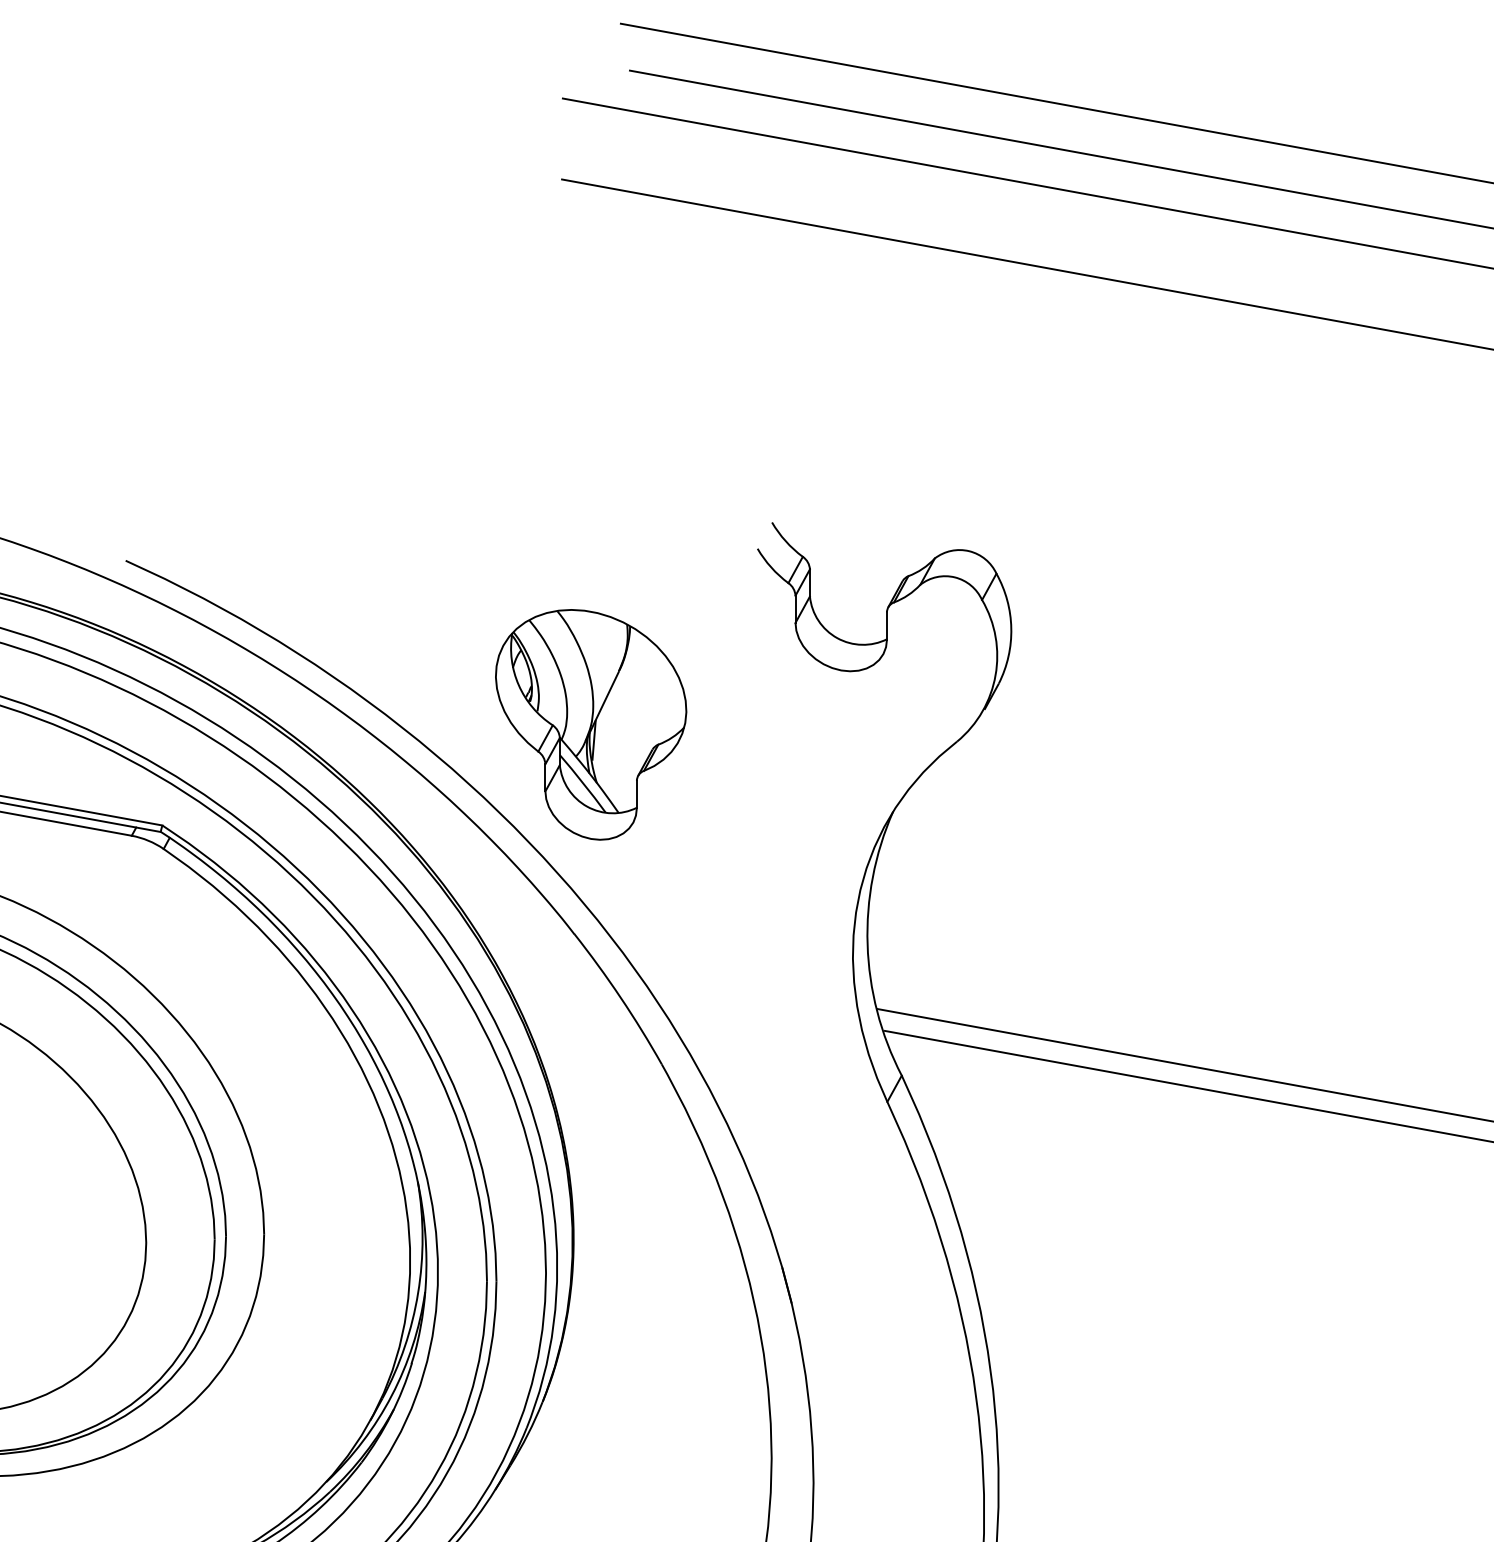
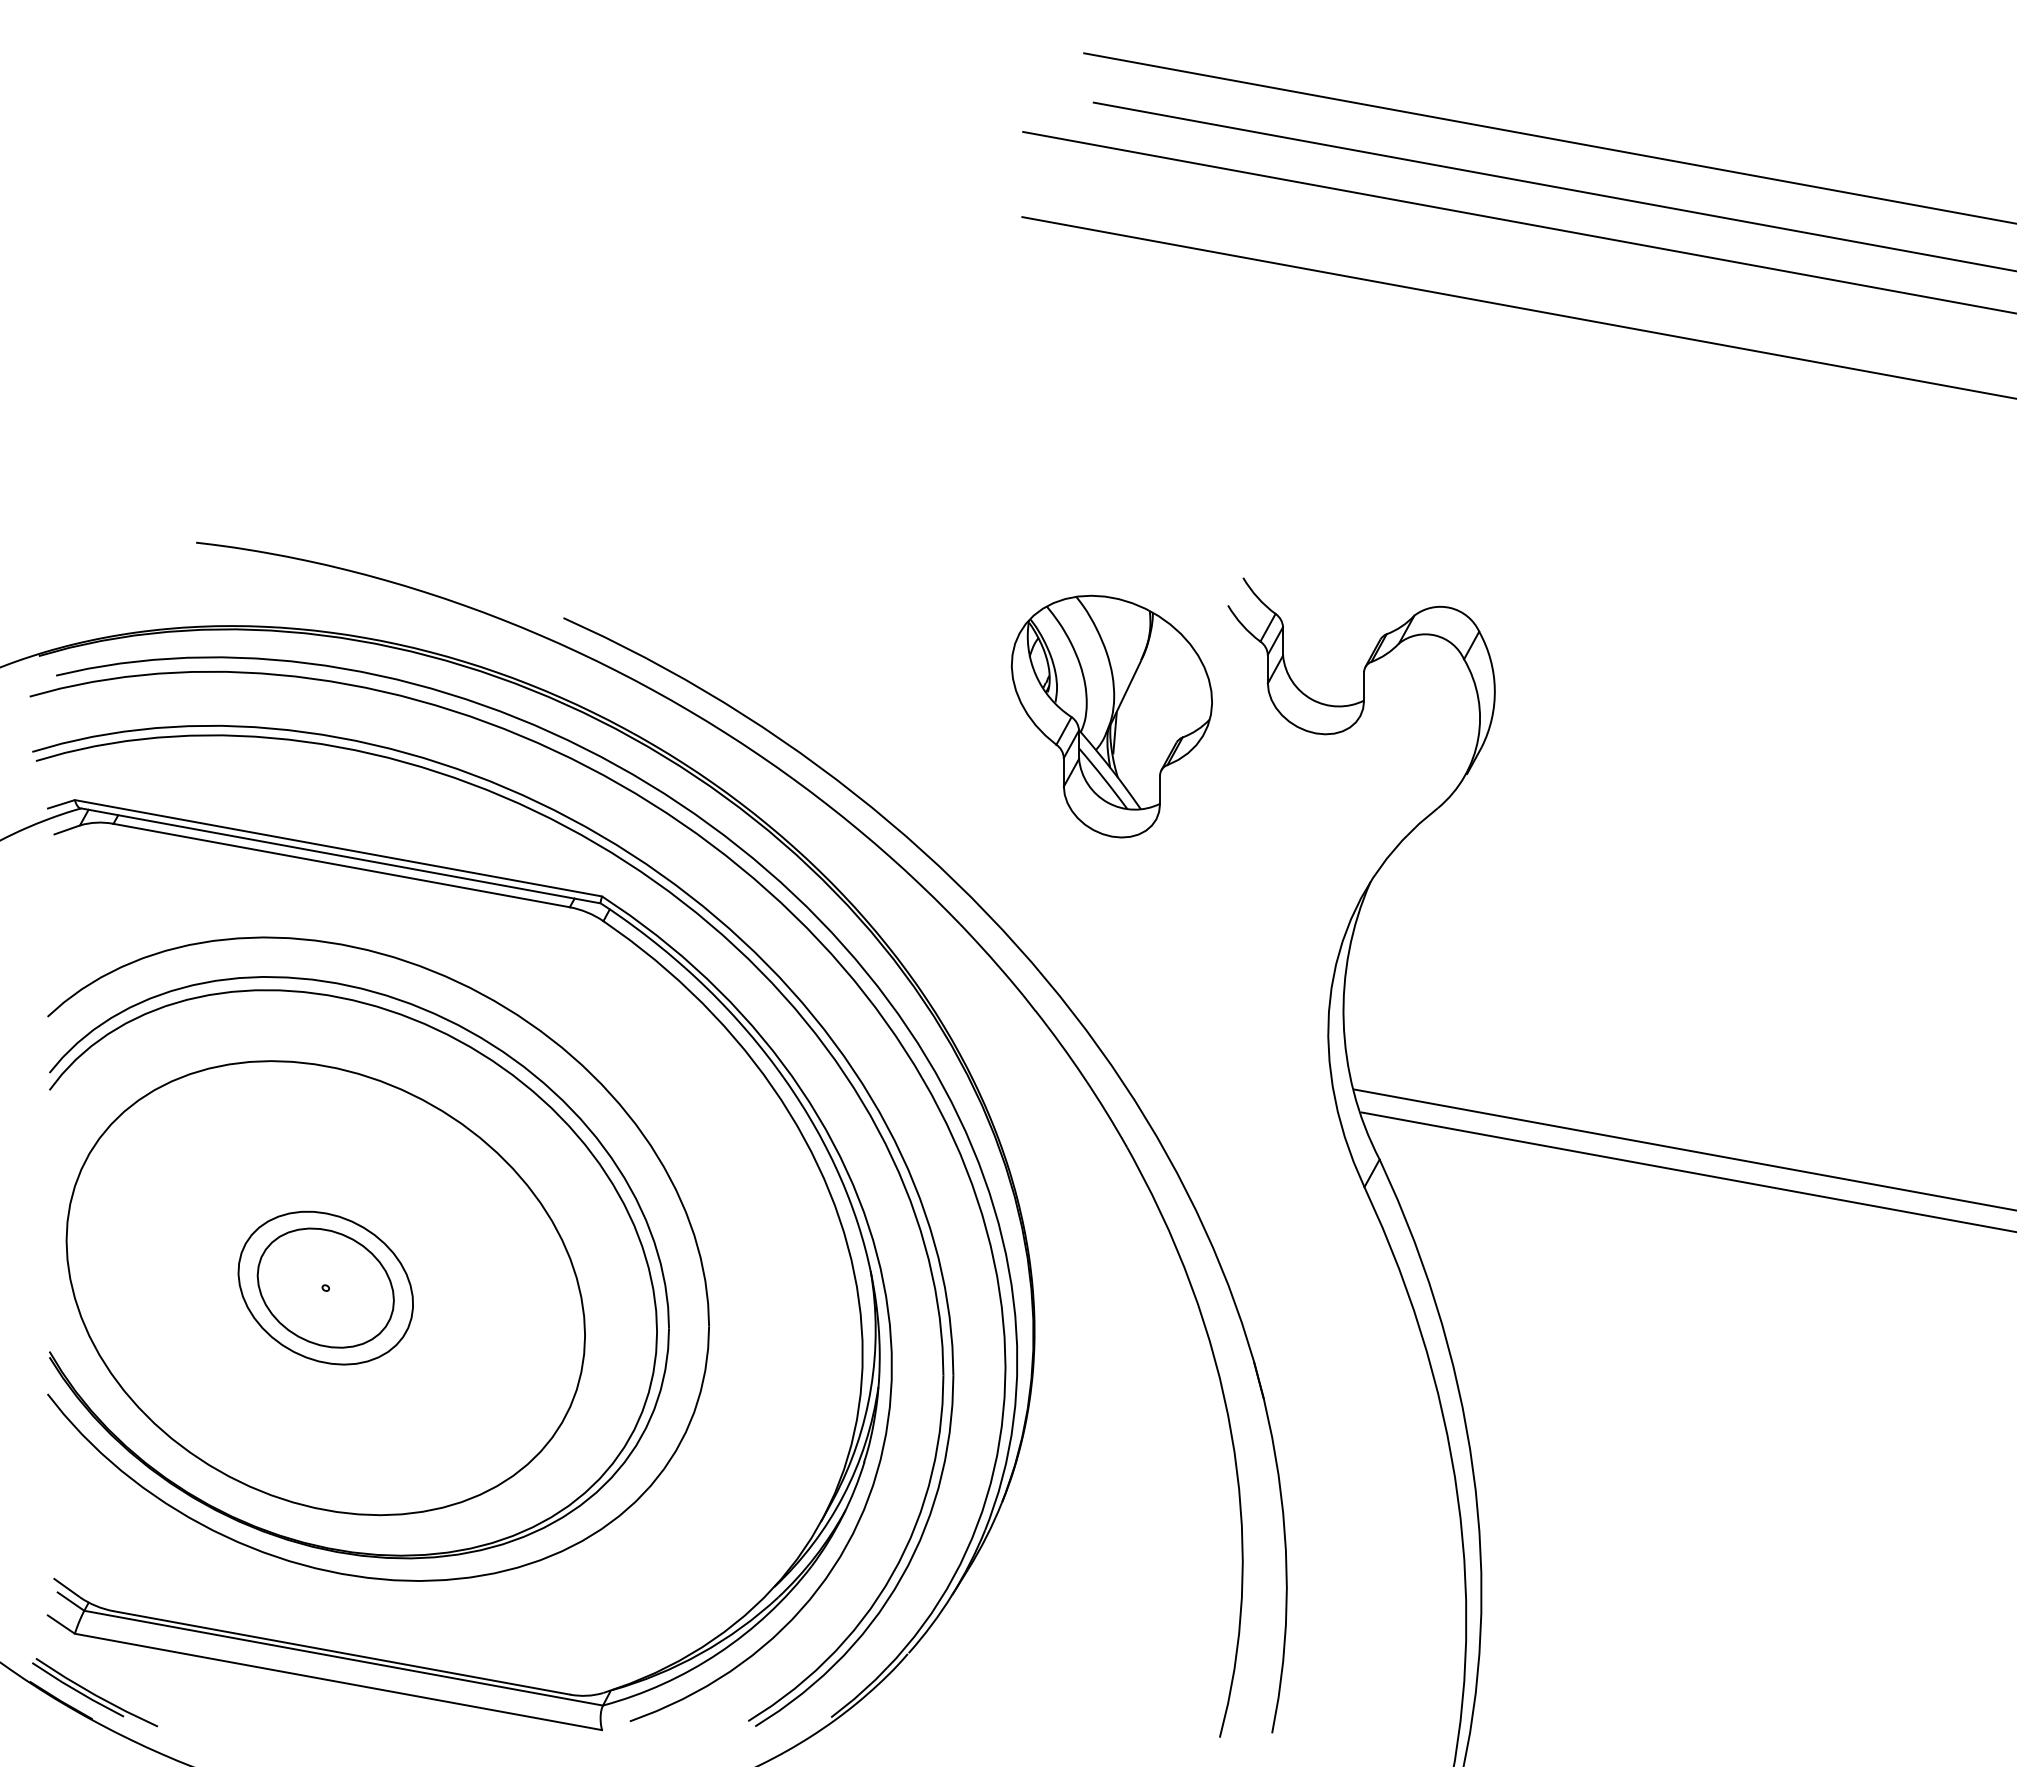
part: (590, 724) -> (1111, 716), moved

